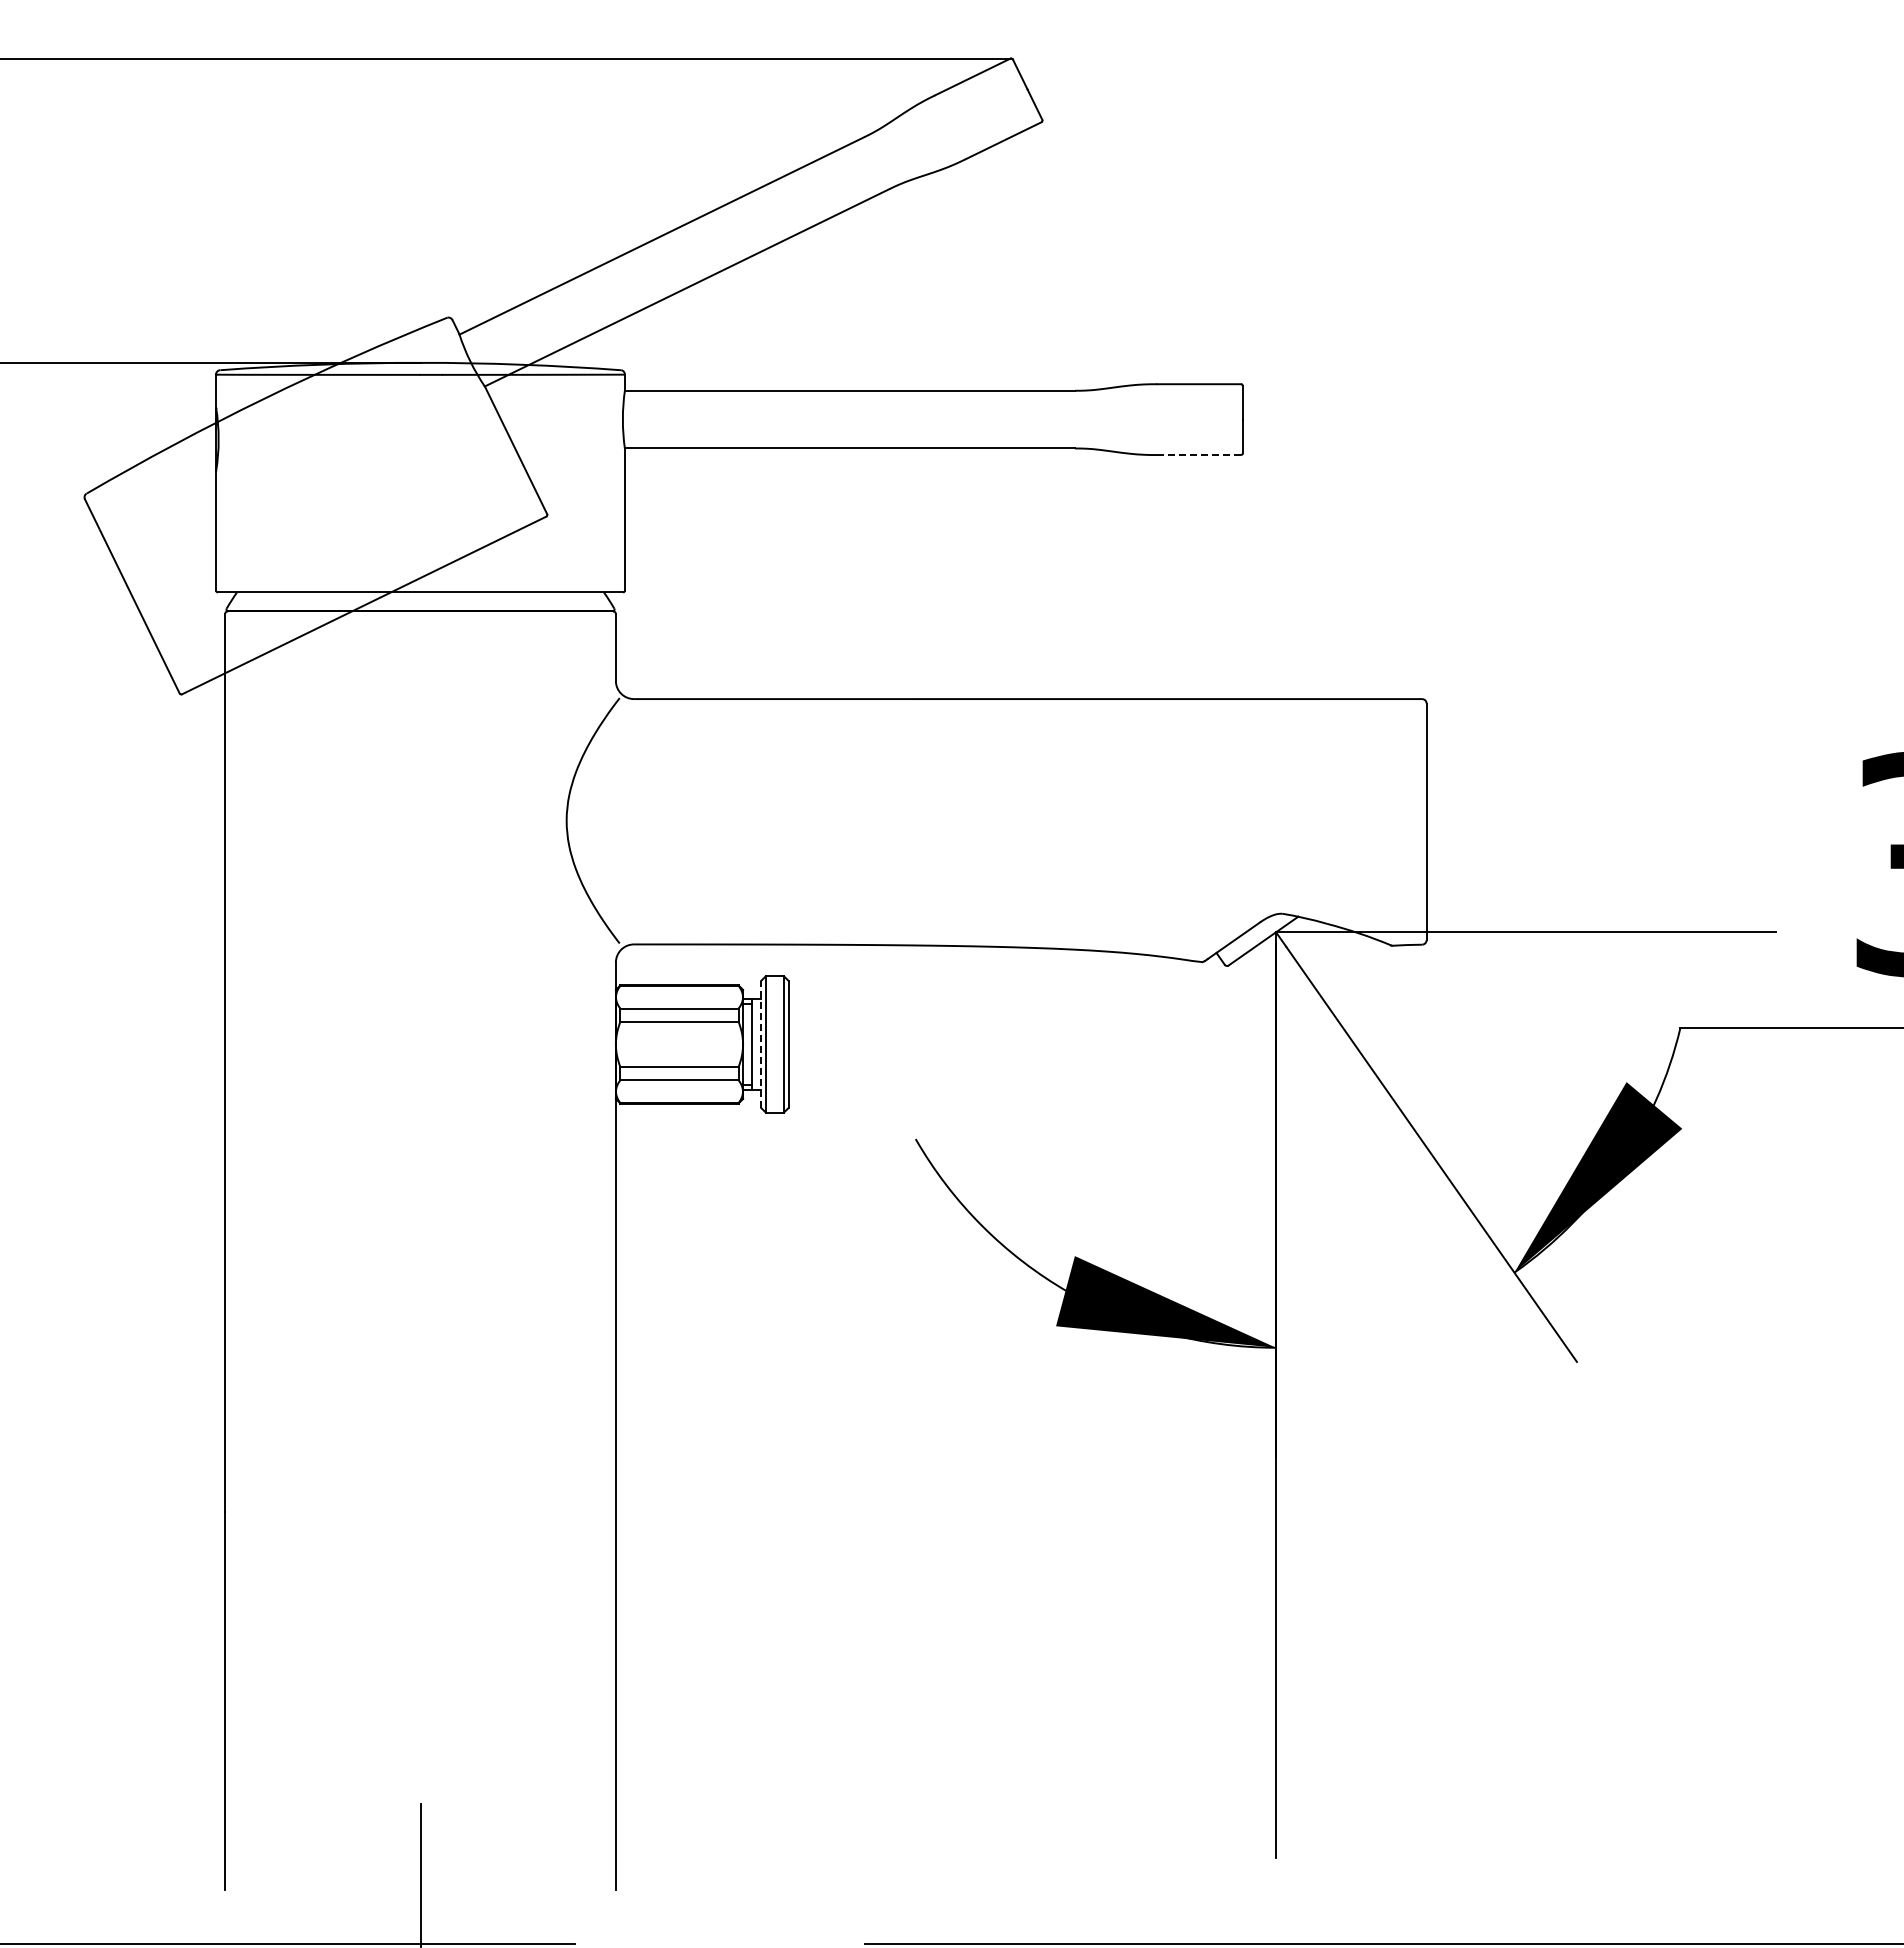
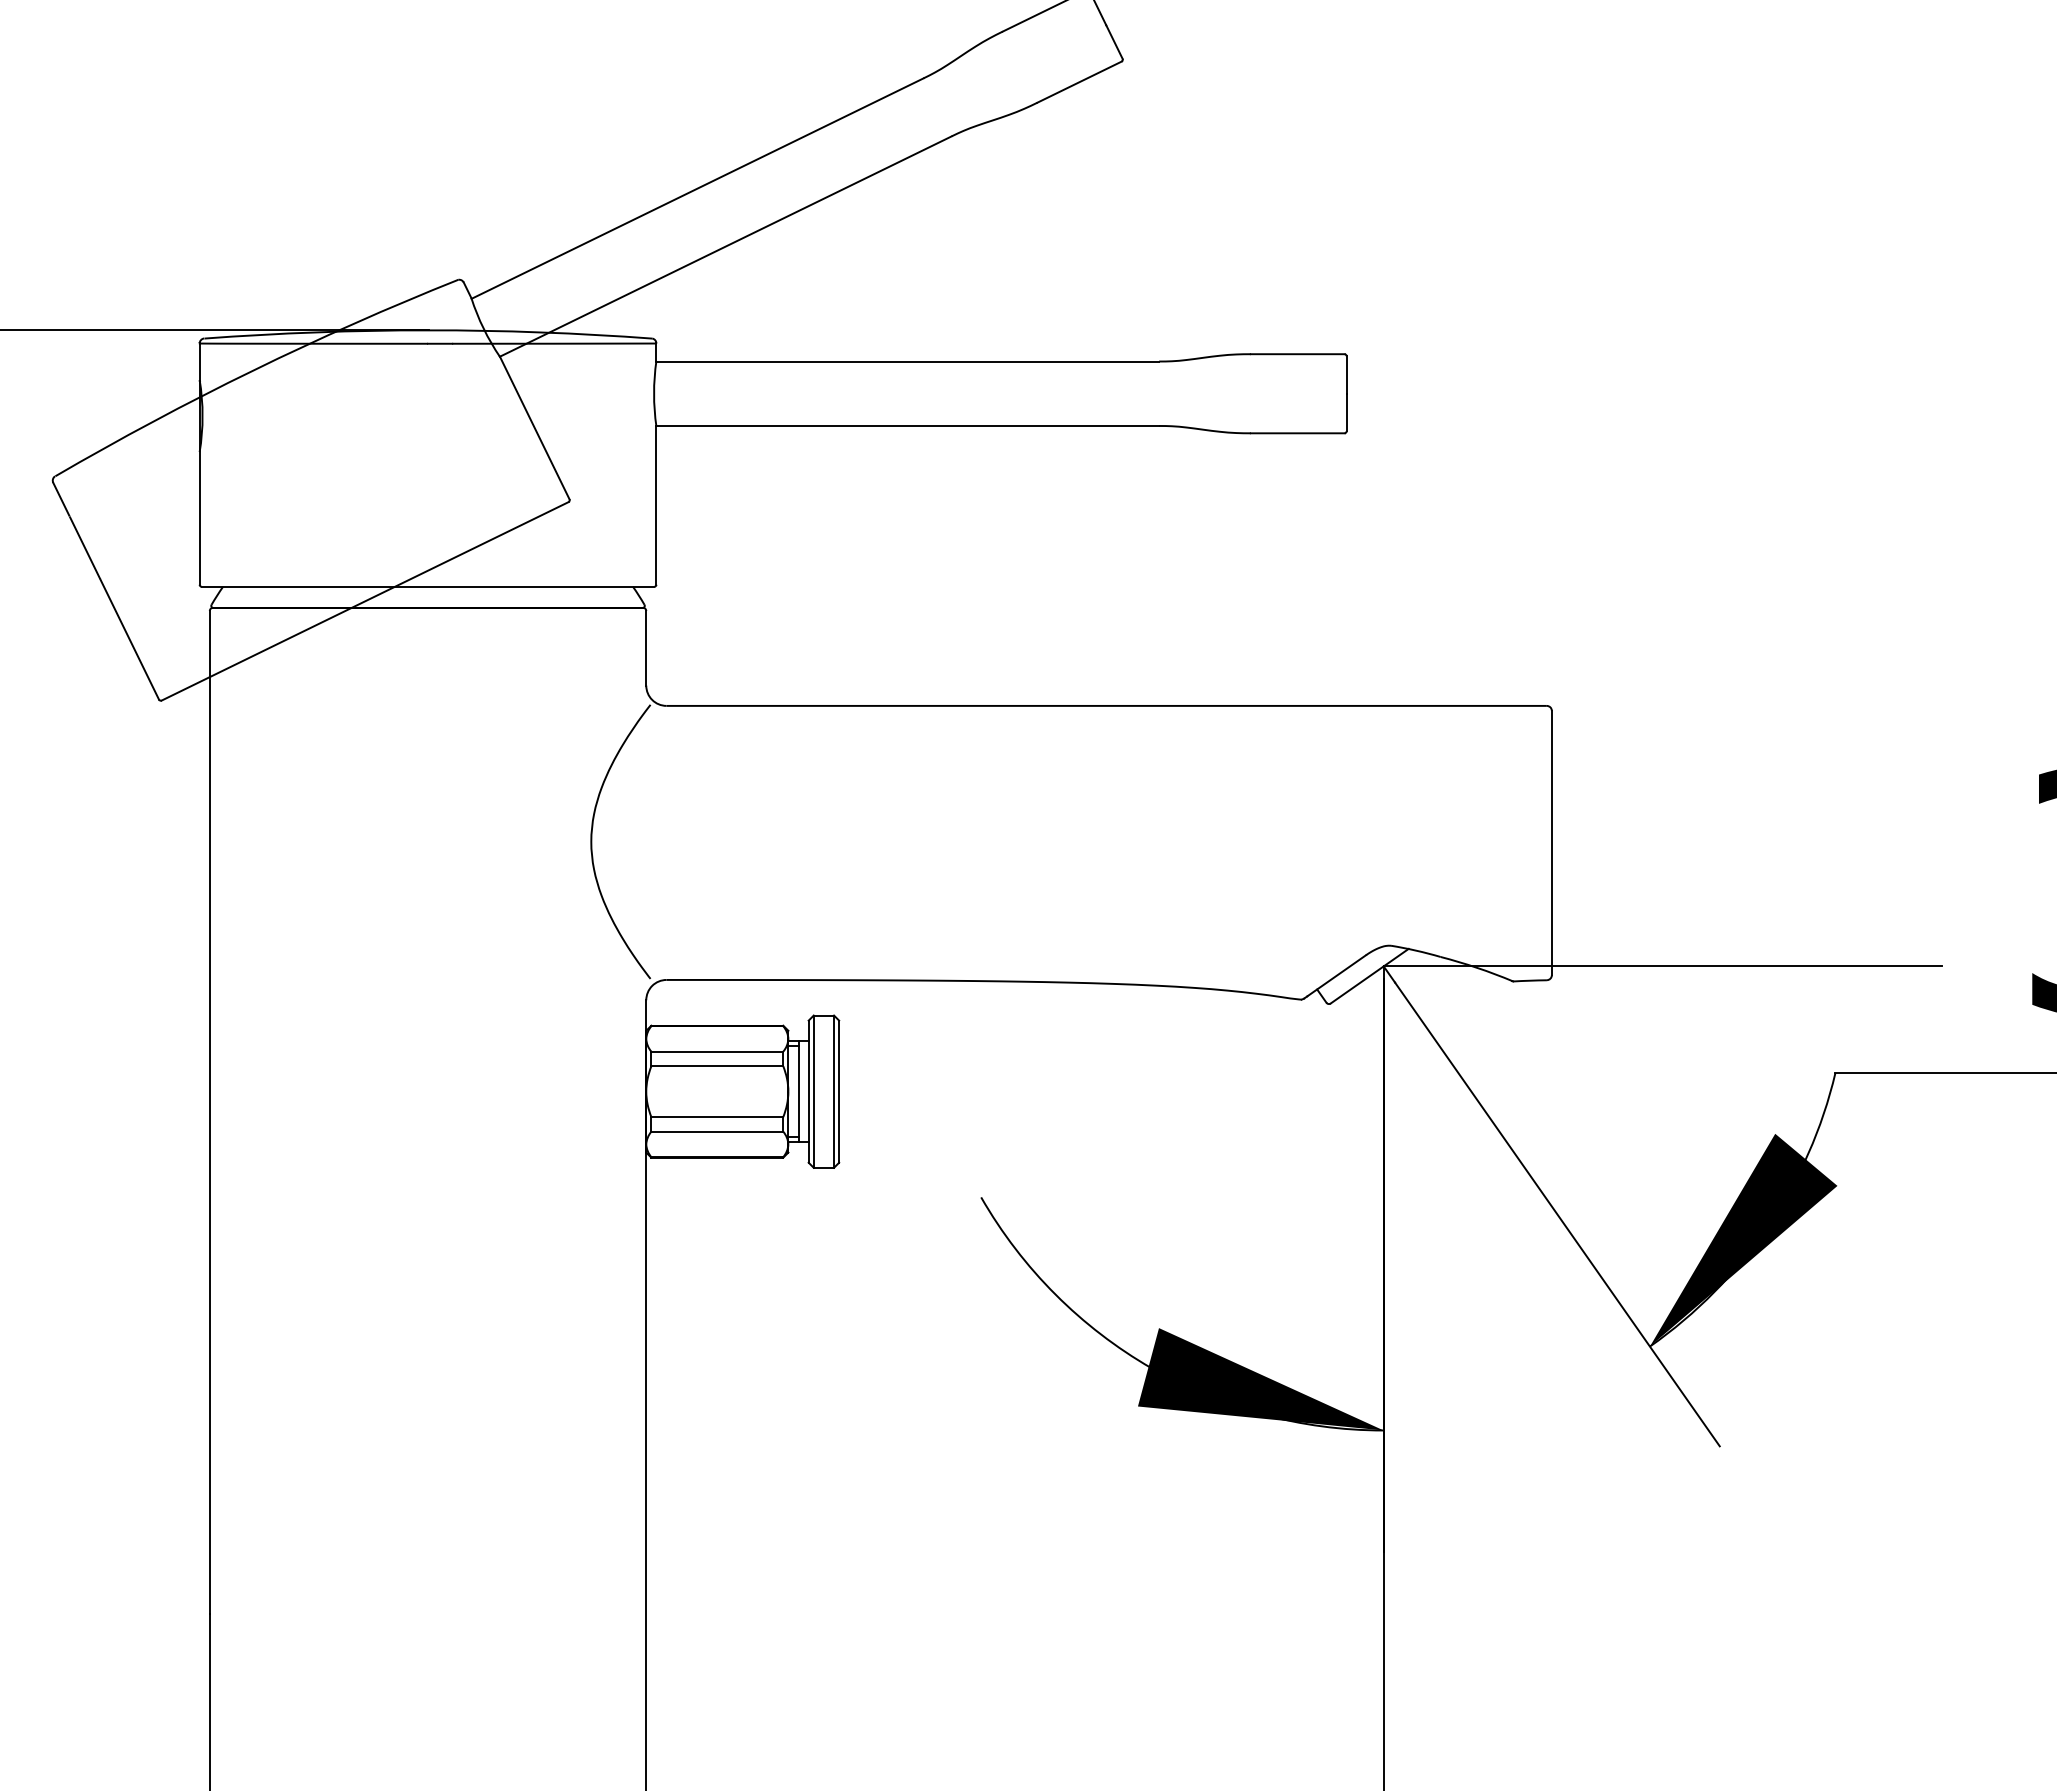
line: (1199, 455) -> (1298, 433), dashed -> solid
line: (761, 1044) -> (808, 1091), dashed -> solid

